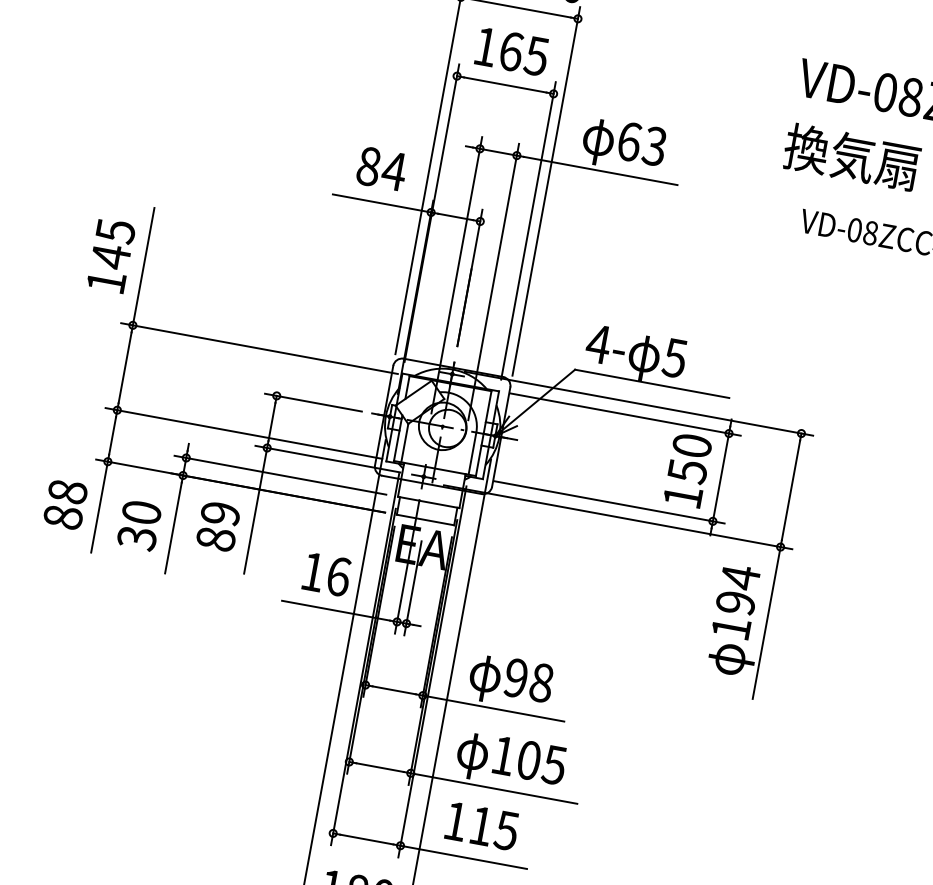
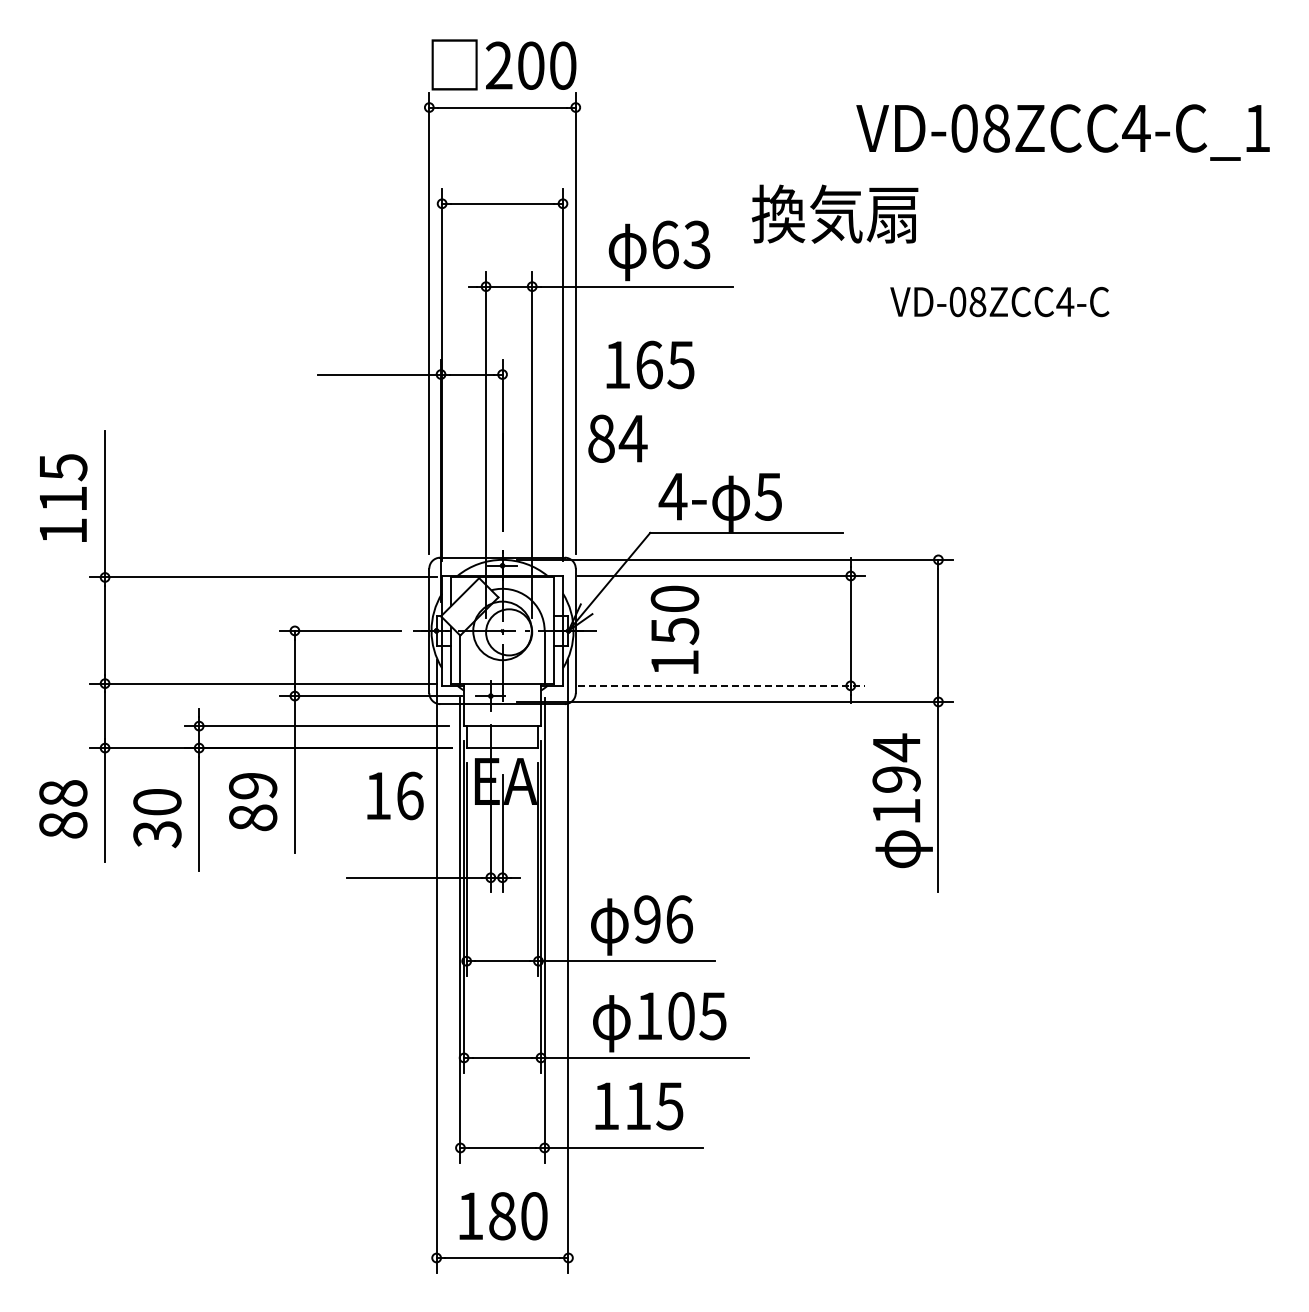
text: (512, 51) -> (650, 364), moved
text: (851, 156) -> (834, 213), moved
text: (381, 168) -> (617, 438), moved
text: (111, 256) -> (63, 499), 145 -> 115
text: (687, 470) -> (674, 629), moved
line: (609, 502) -> (721, 685), solid -> dashed
text: (327, 574) -> (395, 795), moved
text: (541, 682) -> (679, 919), 98 -> 96

